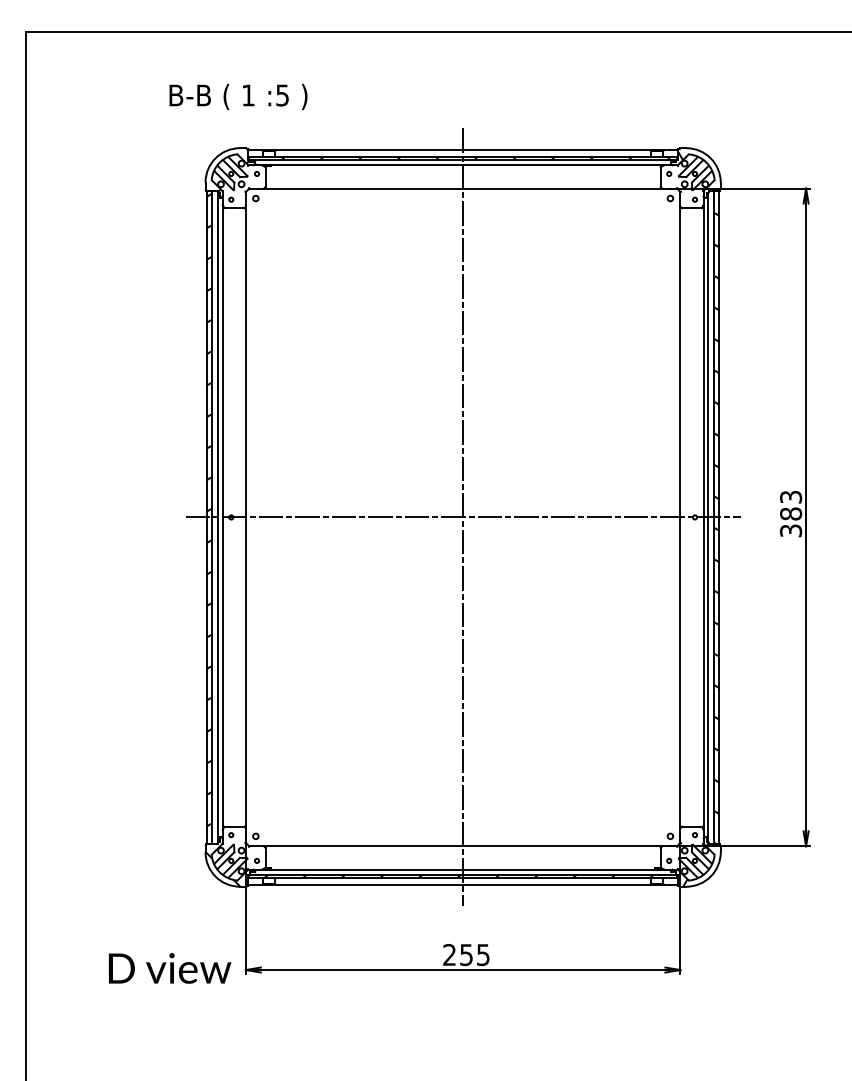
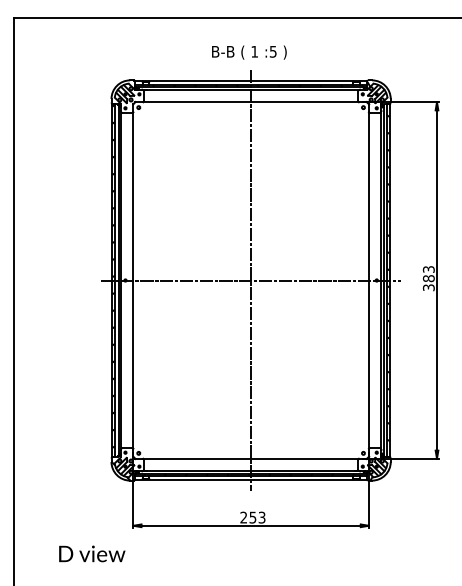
text: (238, 96) -> (249, 52), moved
text: (484, 952) -> (262, 516), 255 -> 253
text: (170, 967) -> (92, 553), moved

